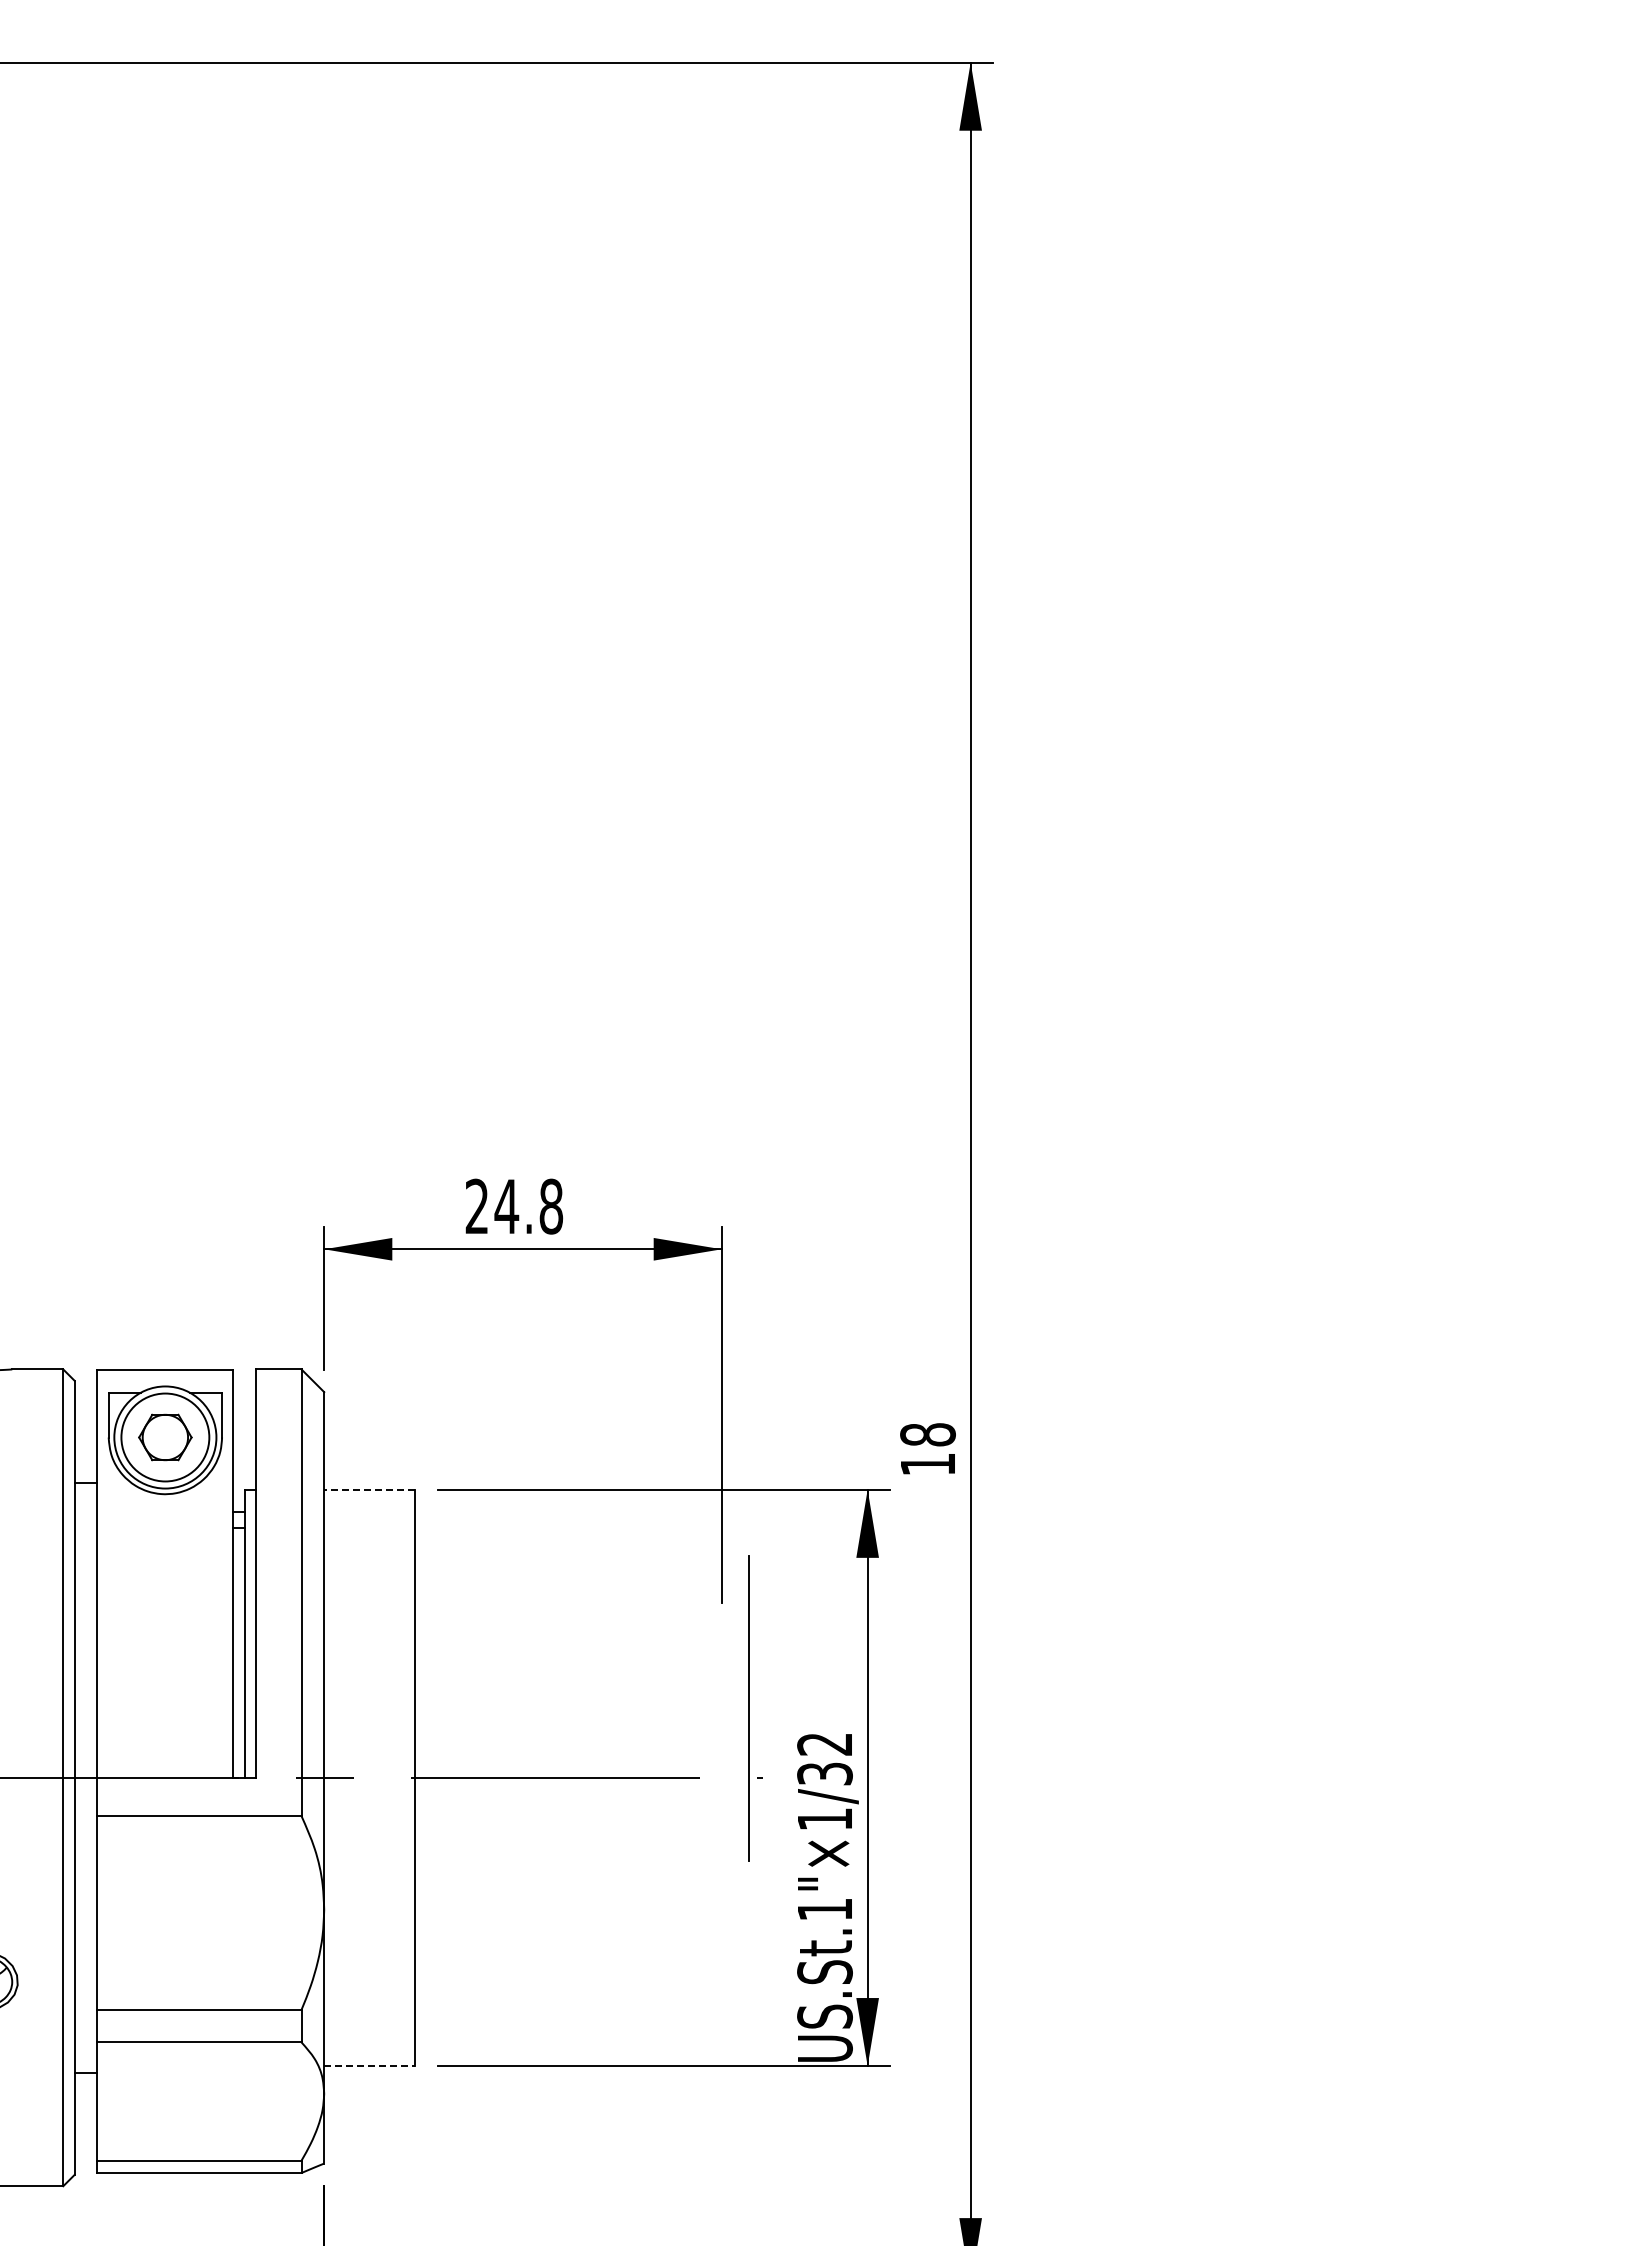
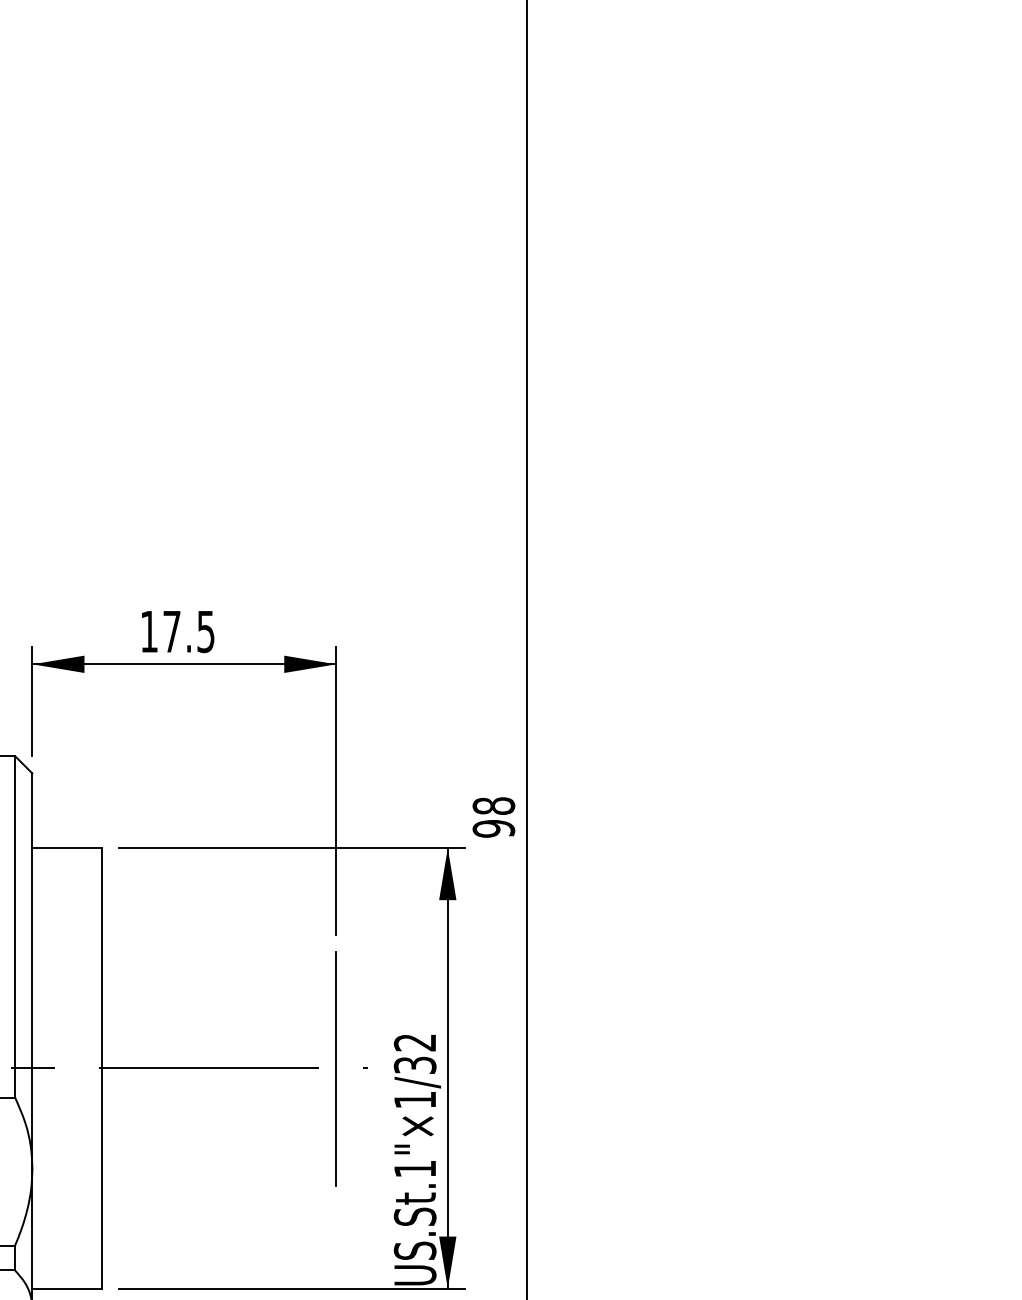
text: (514, 1206) -> (177, 631), 24.8 -> 17.5
text: (927, 1464) -> (493, 828), 18 -> 98
line: (369, 1489) -> (67, 847), dashed -> solid
line: (748, 1708) -> (336, 1068), moved
line: (370, 2066) -> (67, 1288), dashed -> solid

